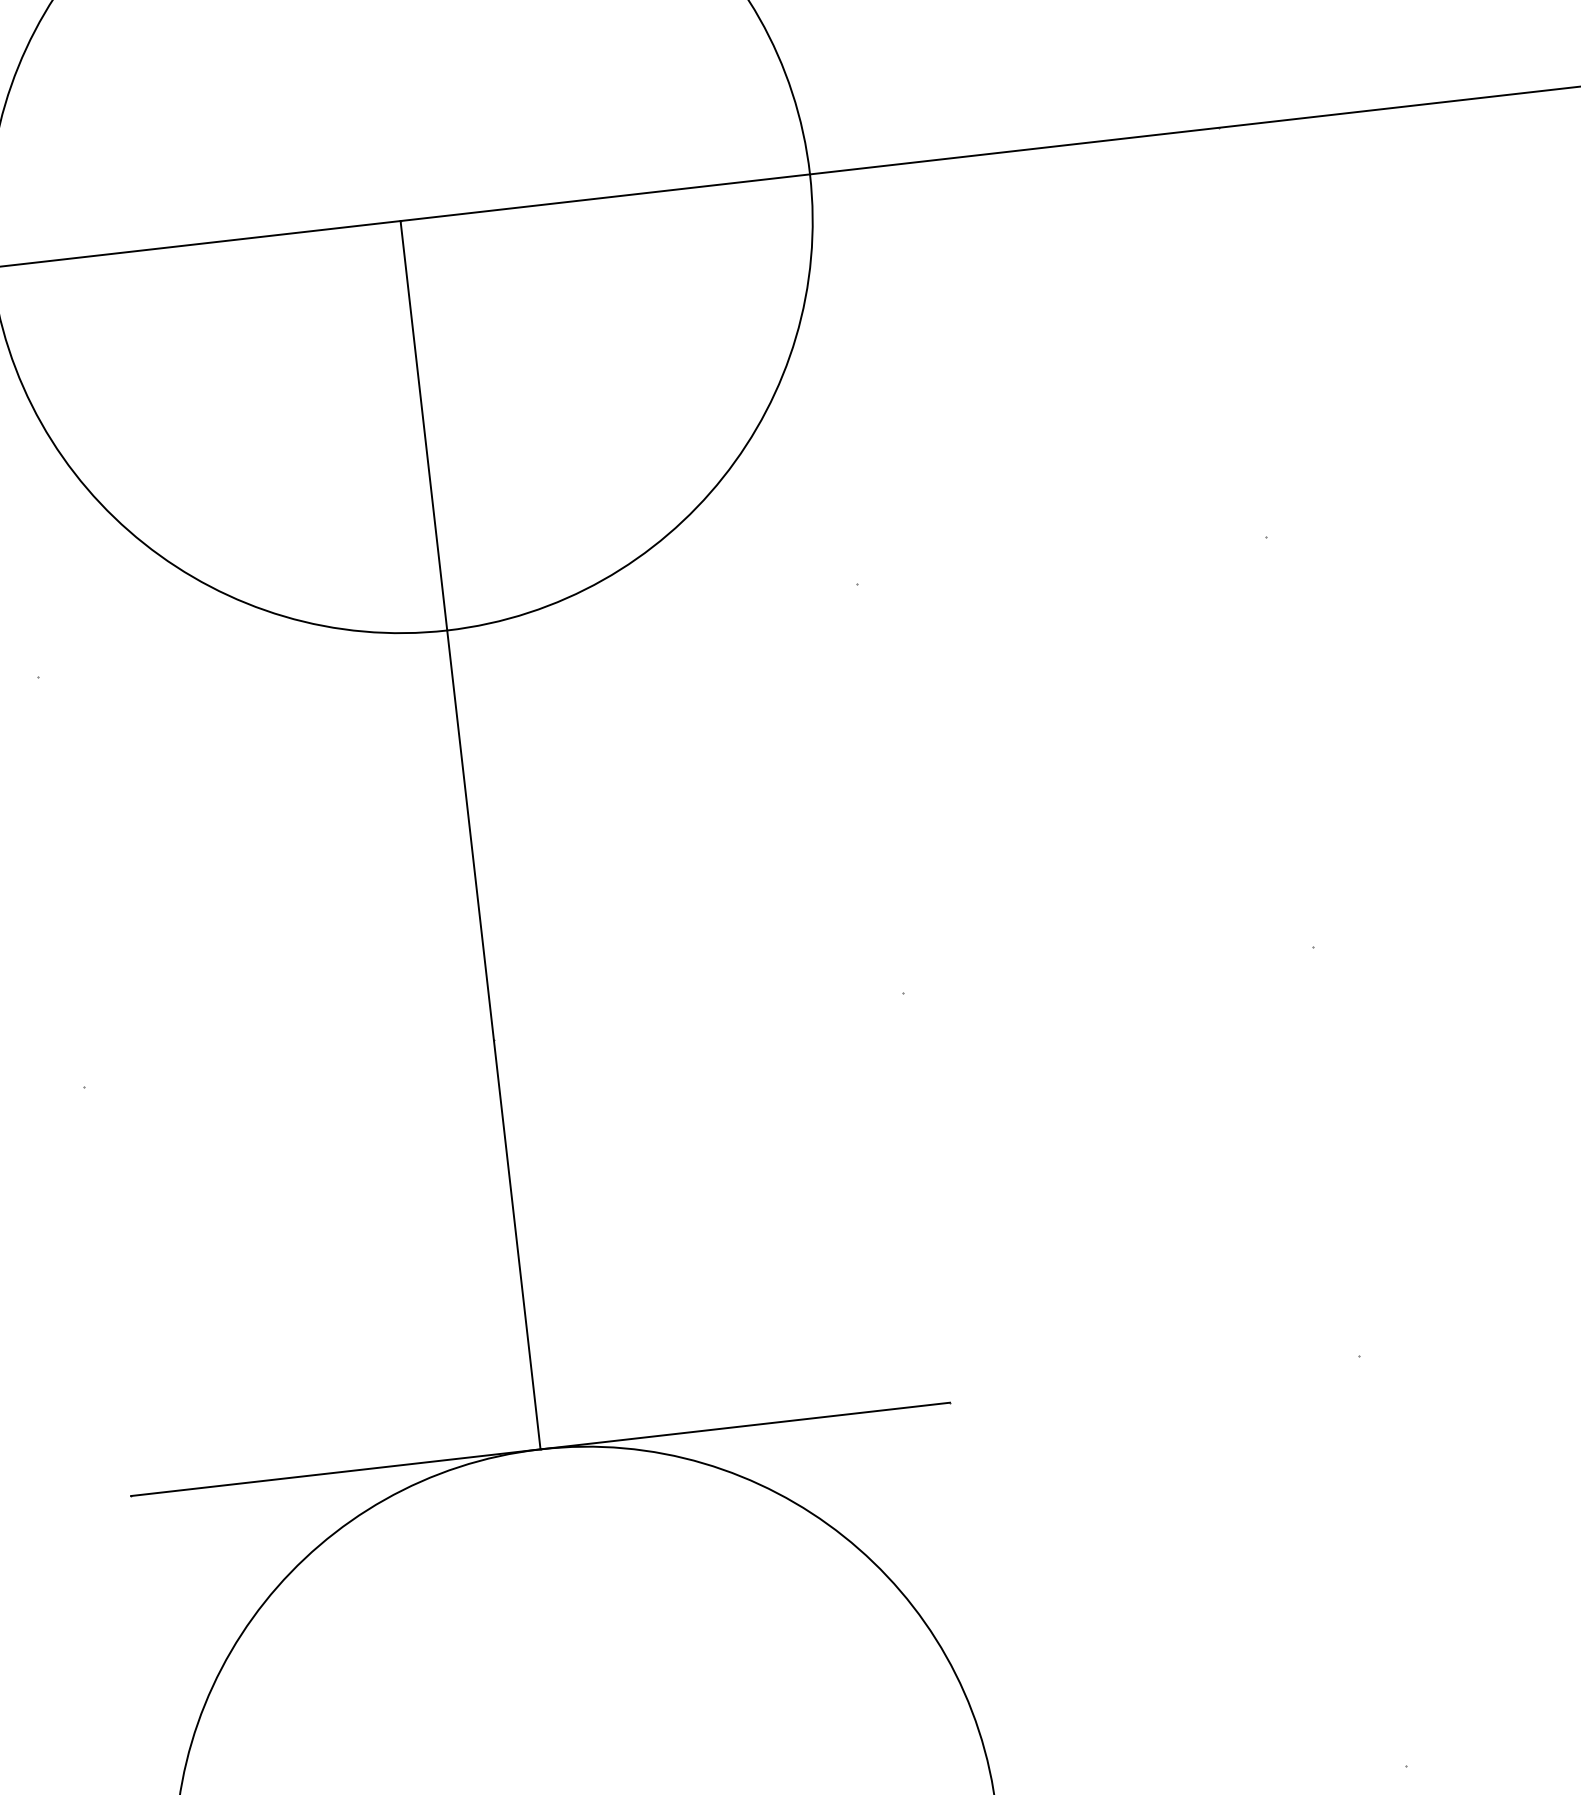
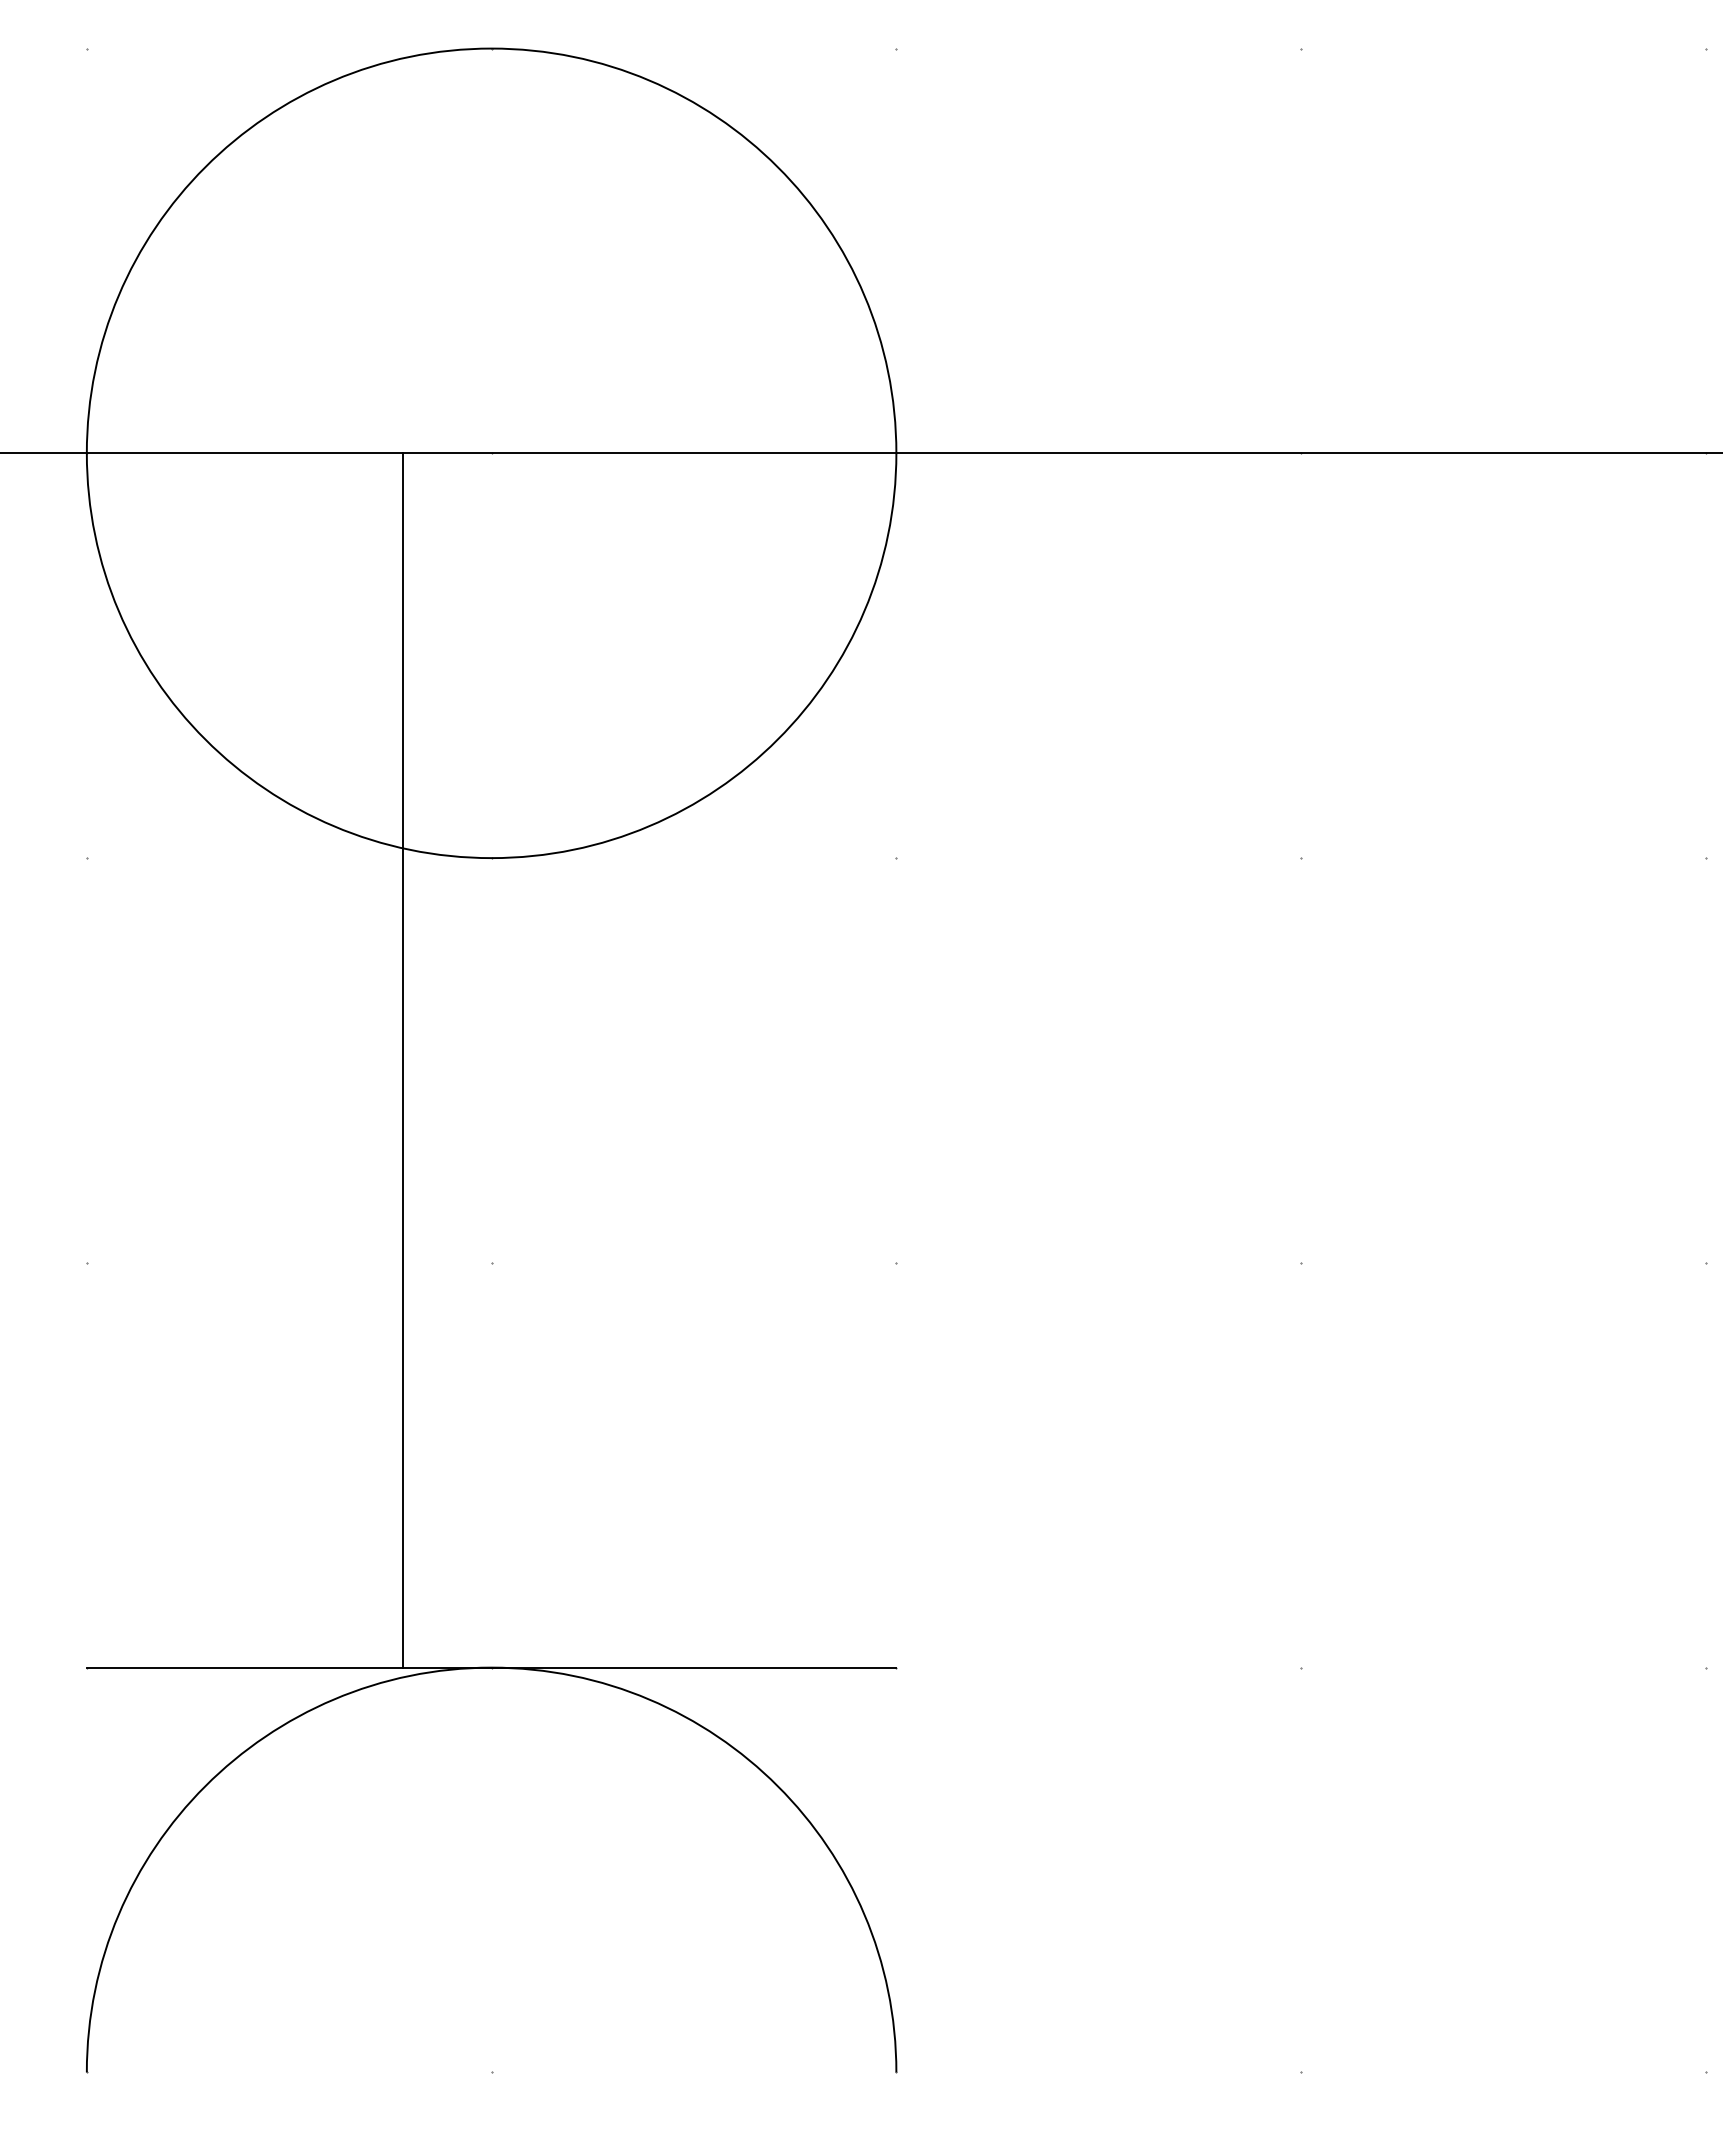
line: (470, 835) -> (402, 1060), moved

